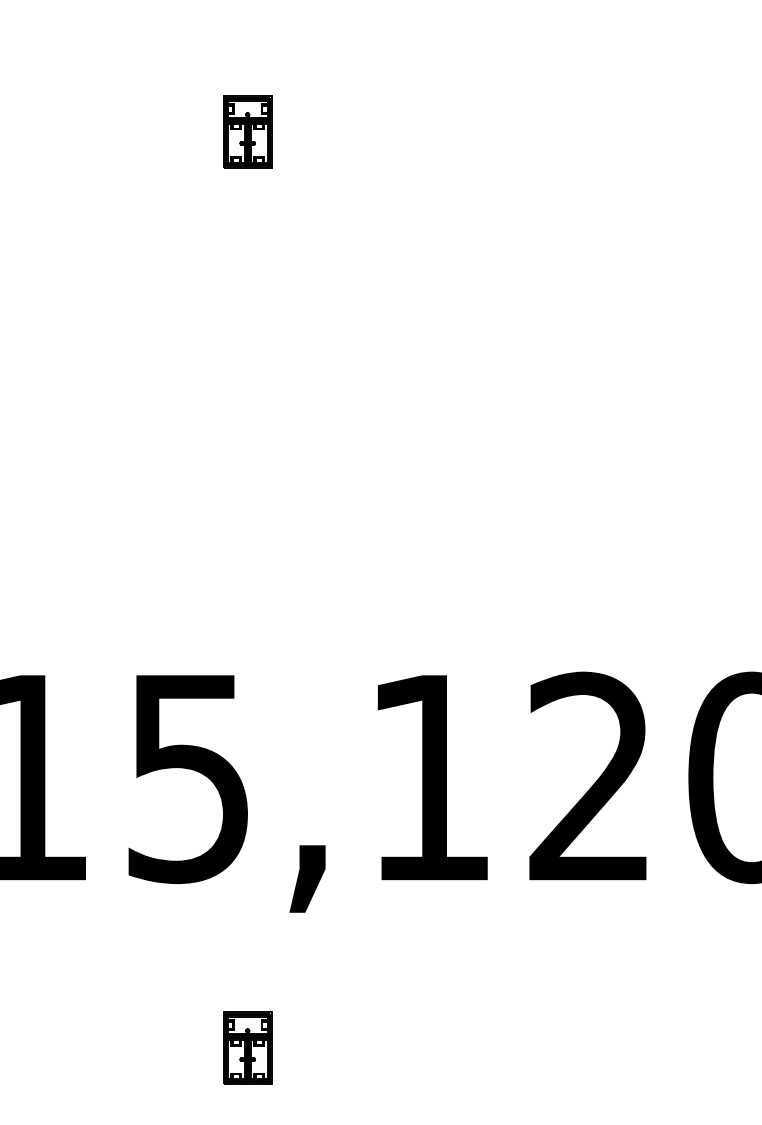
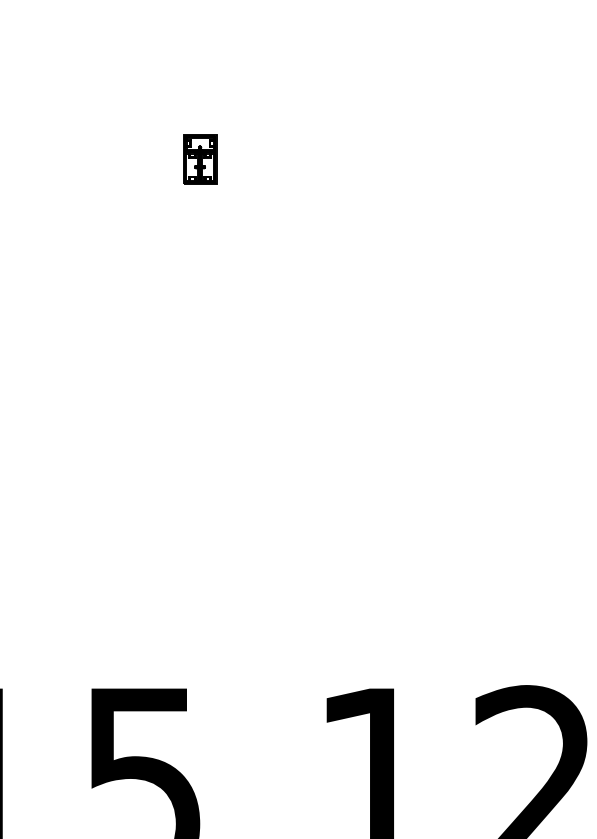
part: (247, 131) -> (199, 158), size x0.7

